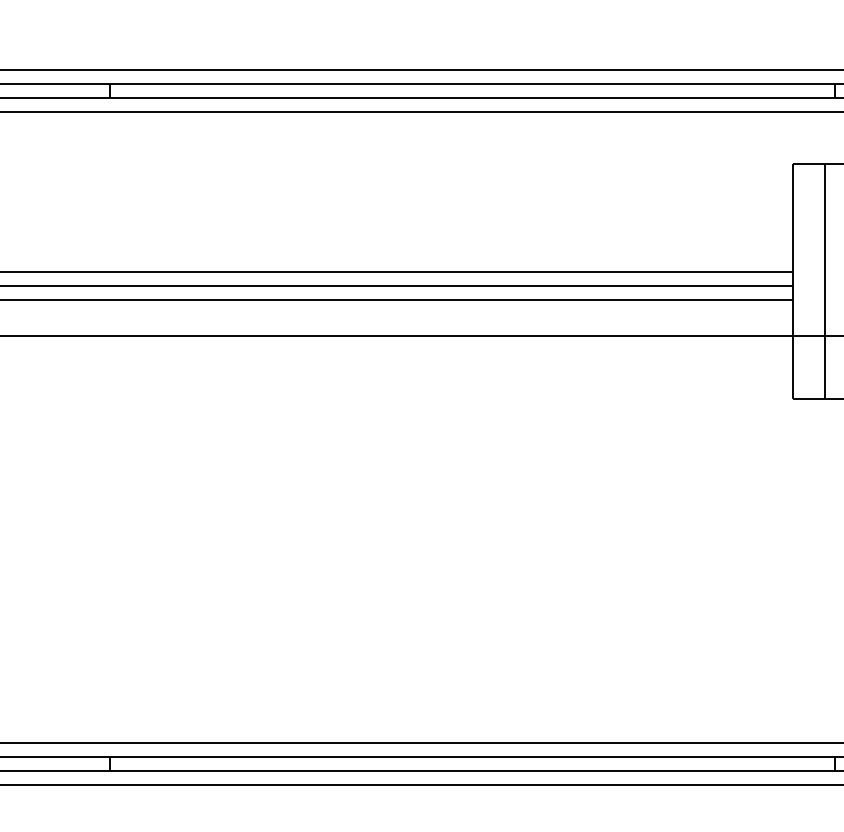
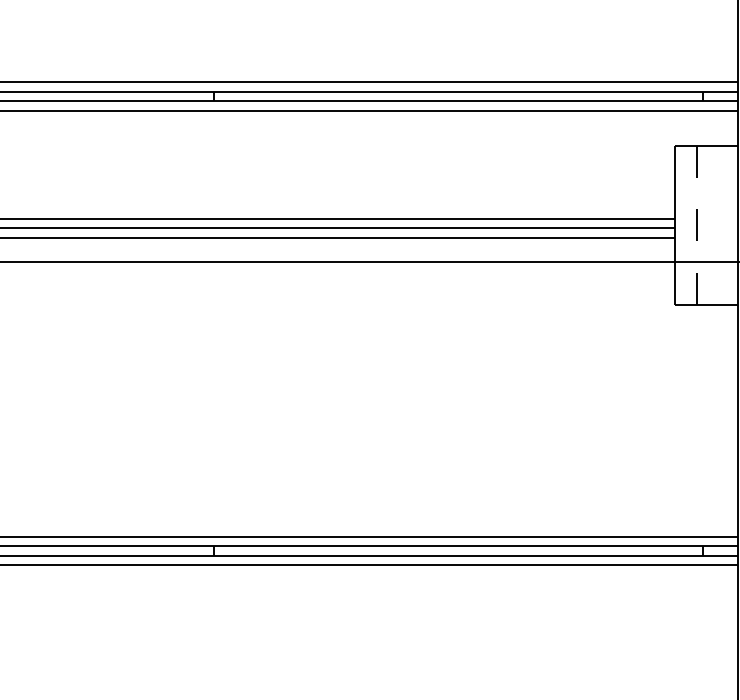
line: (824, 281) -> (696, 225), solid -> dashed

